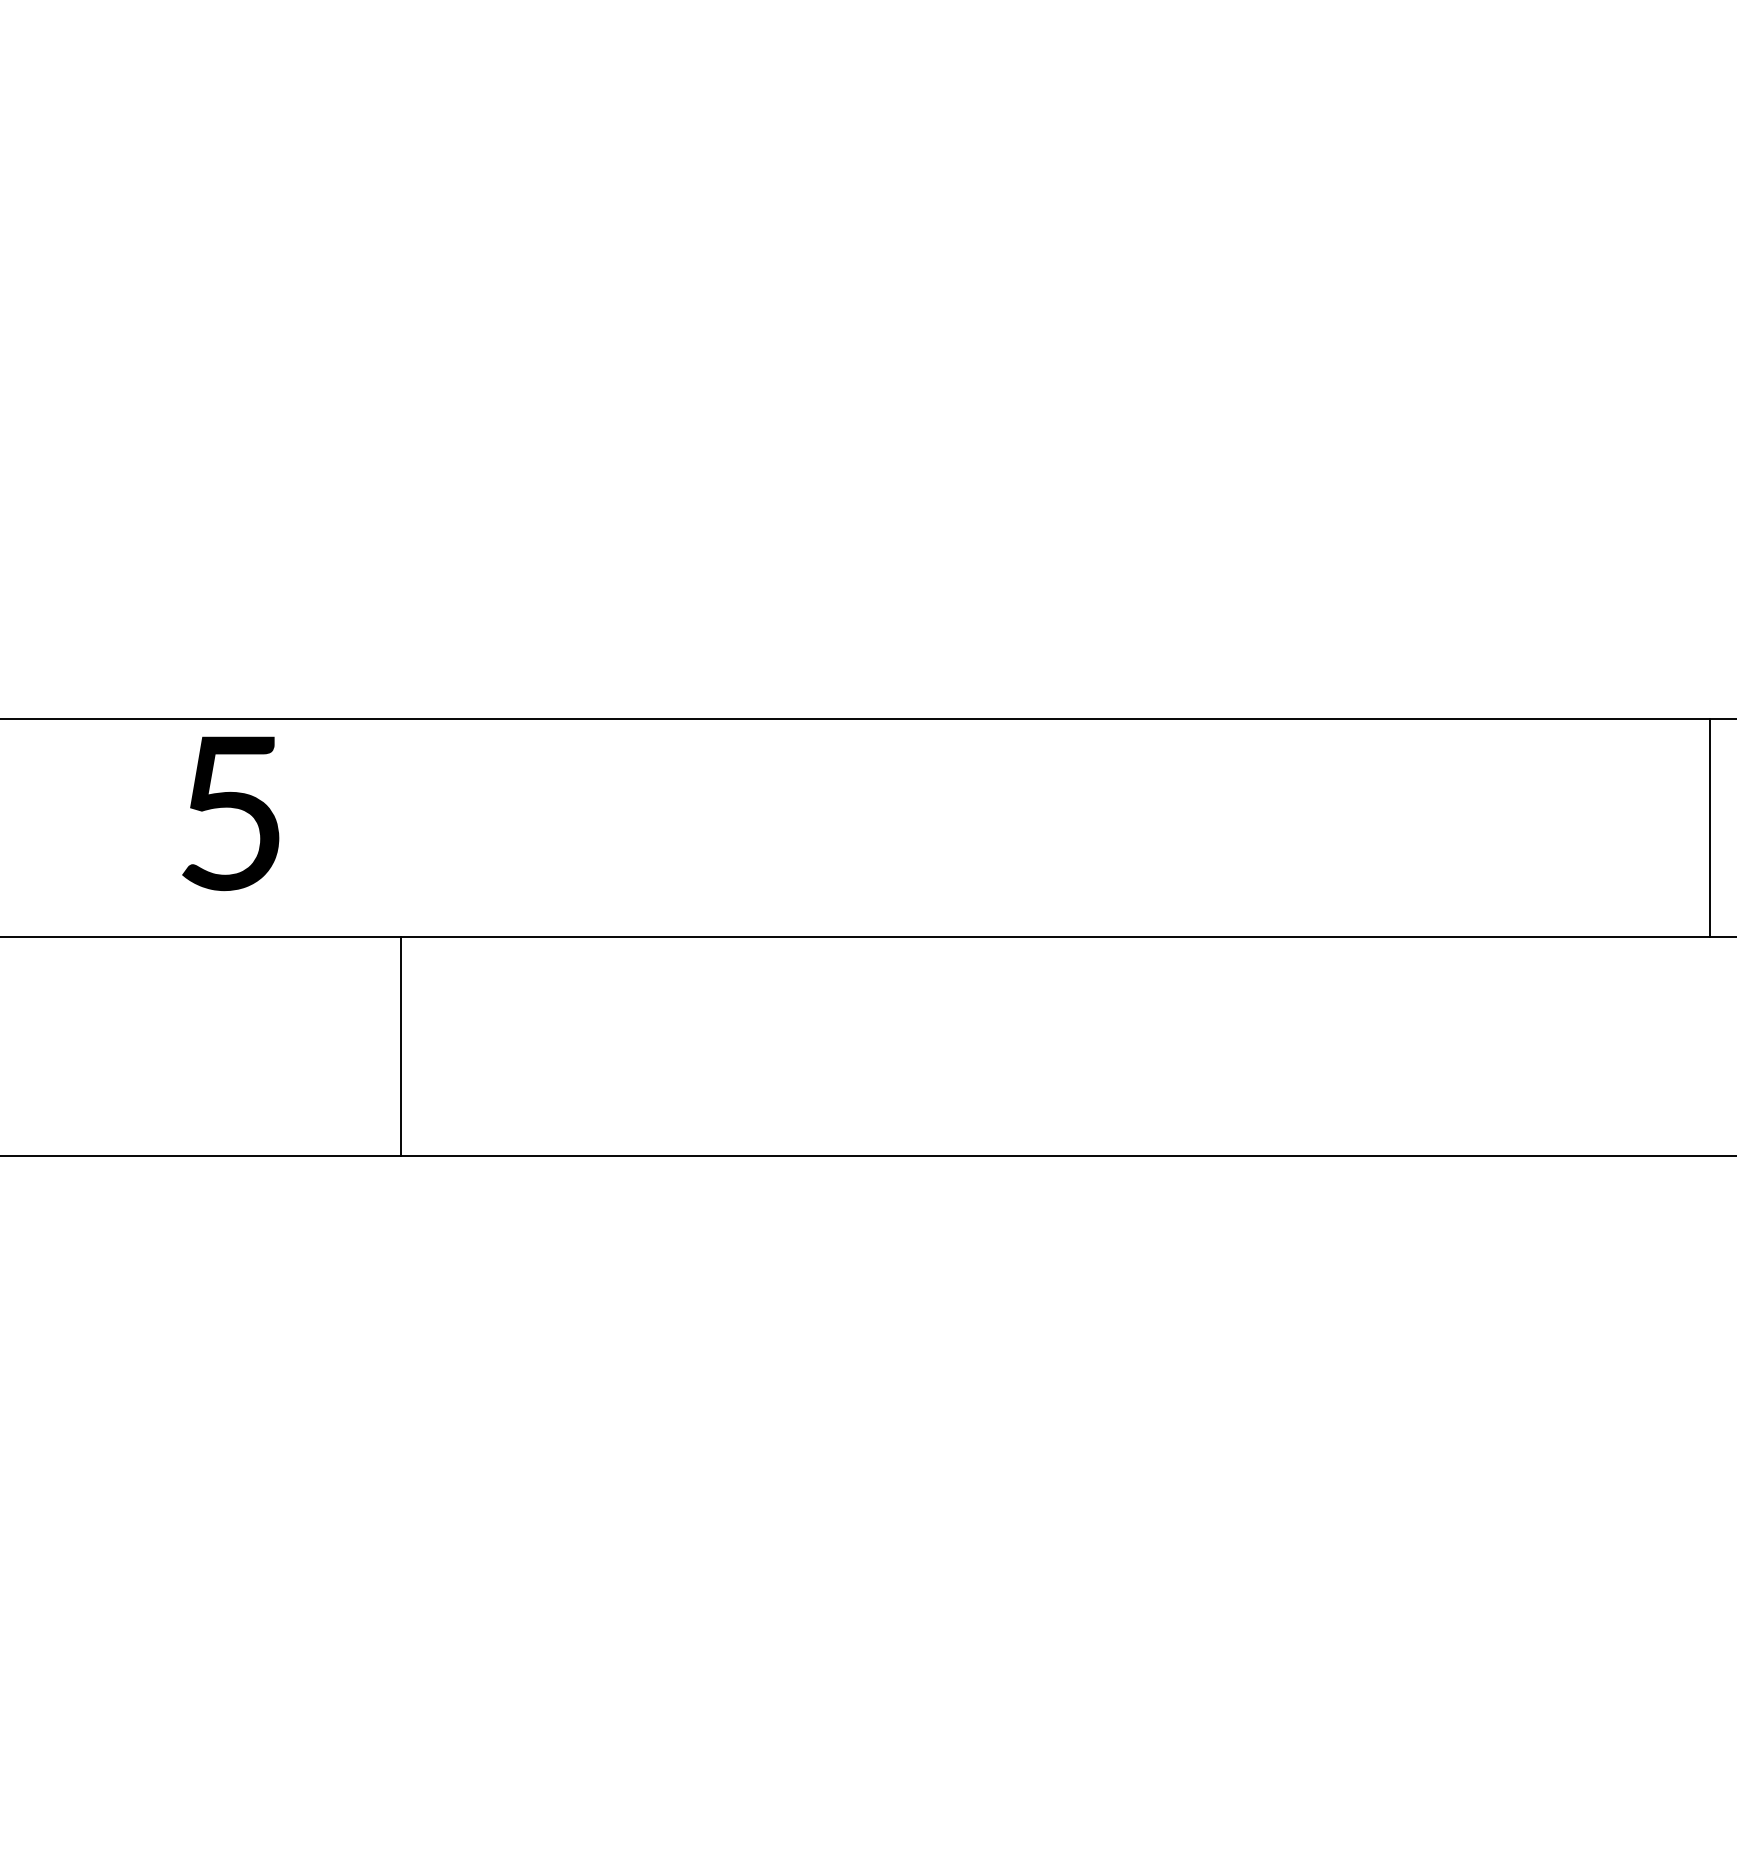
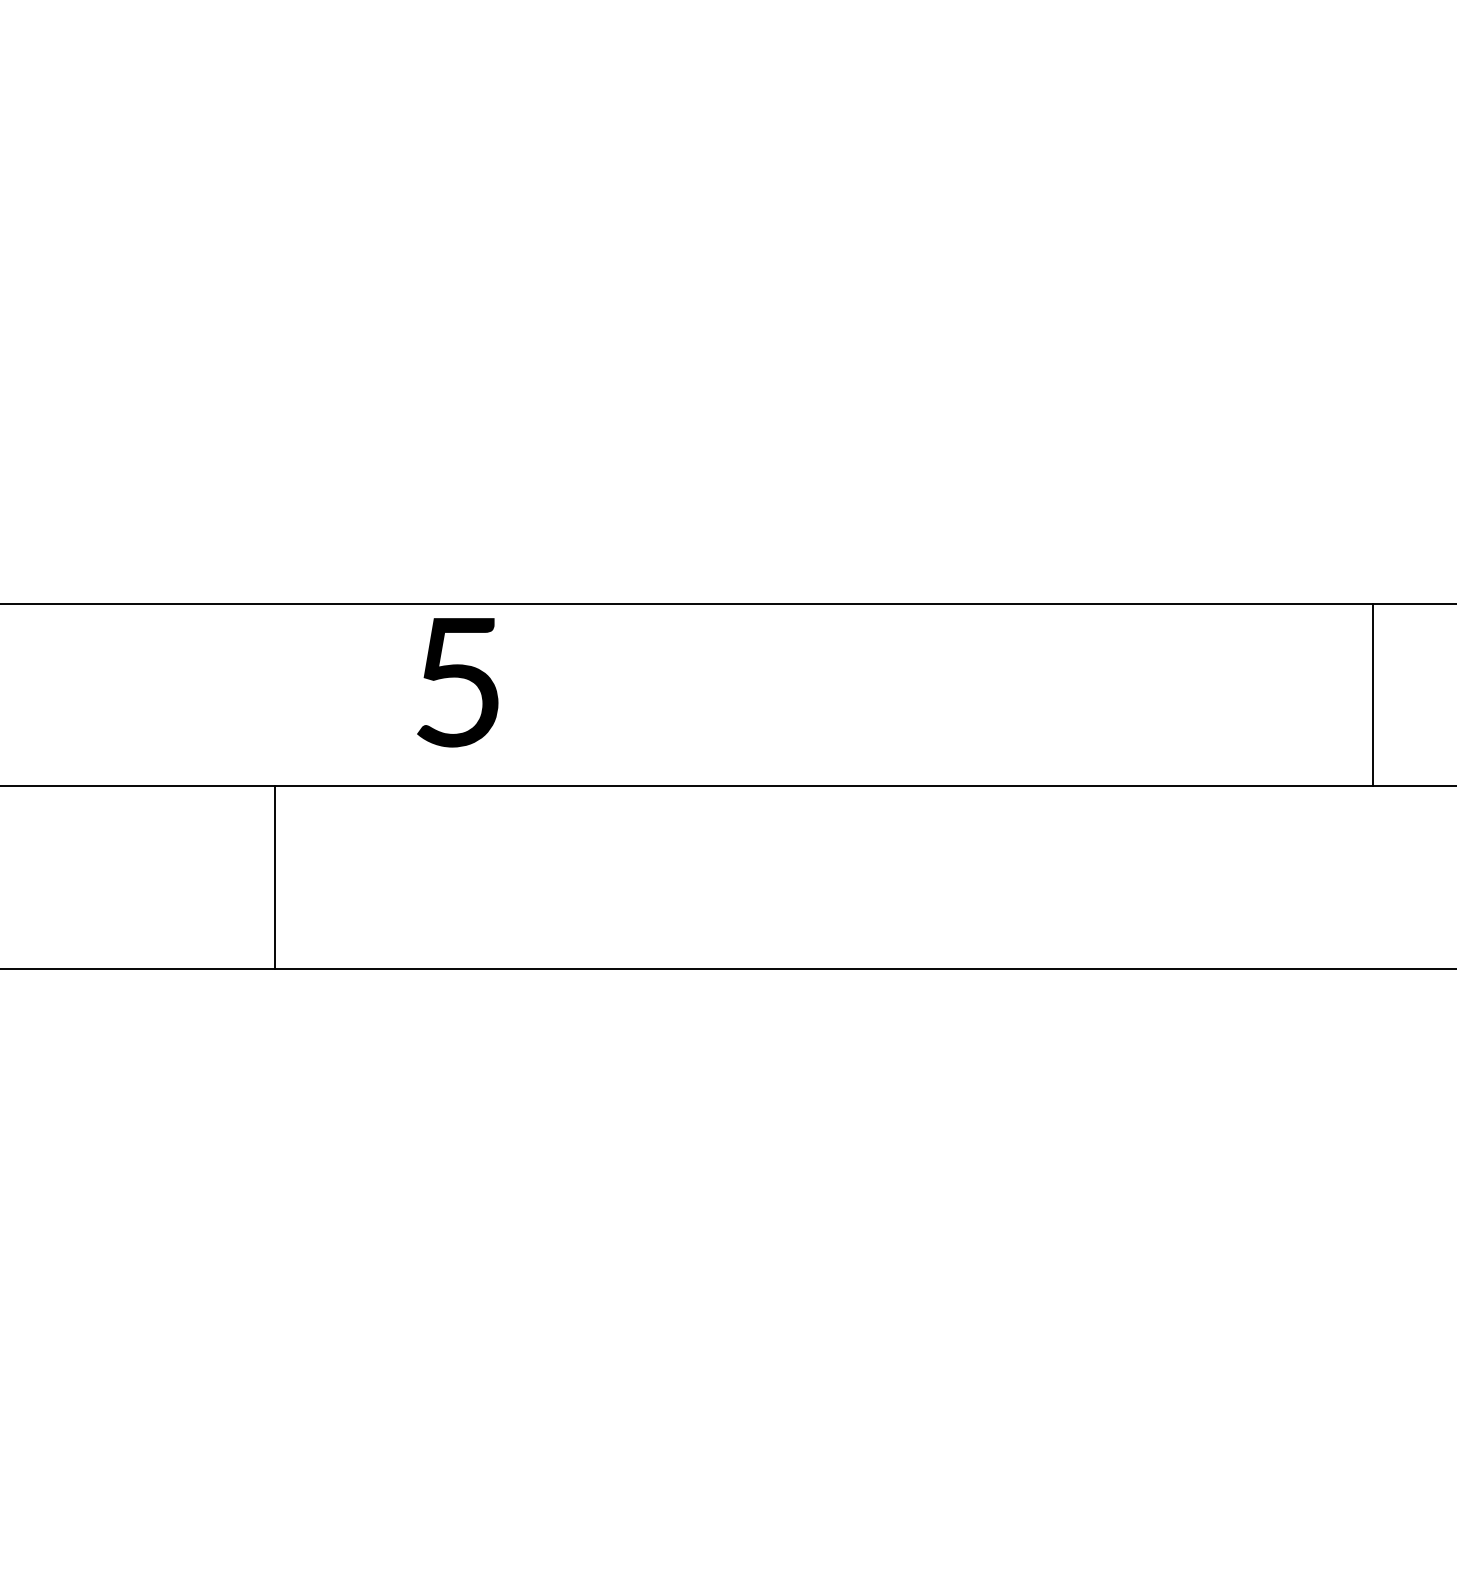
text: (230, 813) -> (457, 682), moved
line: (1709, 828) -> (1372, 695), moved
line: (401, 1046) -> (275, 877), moved

